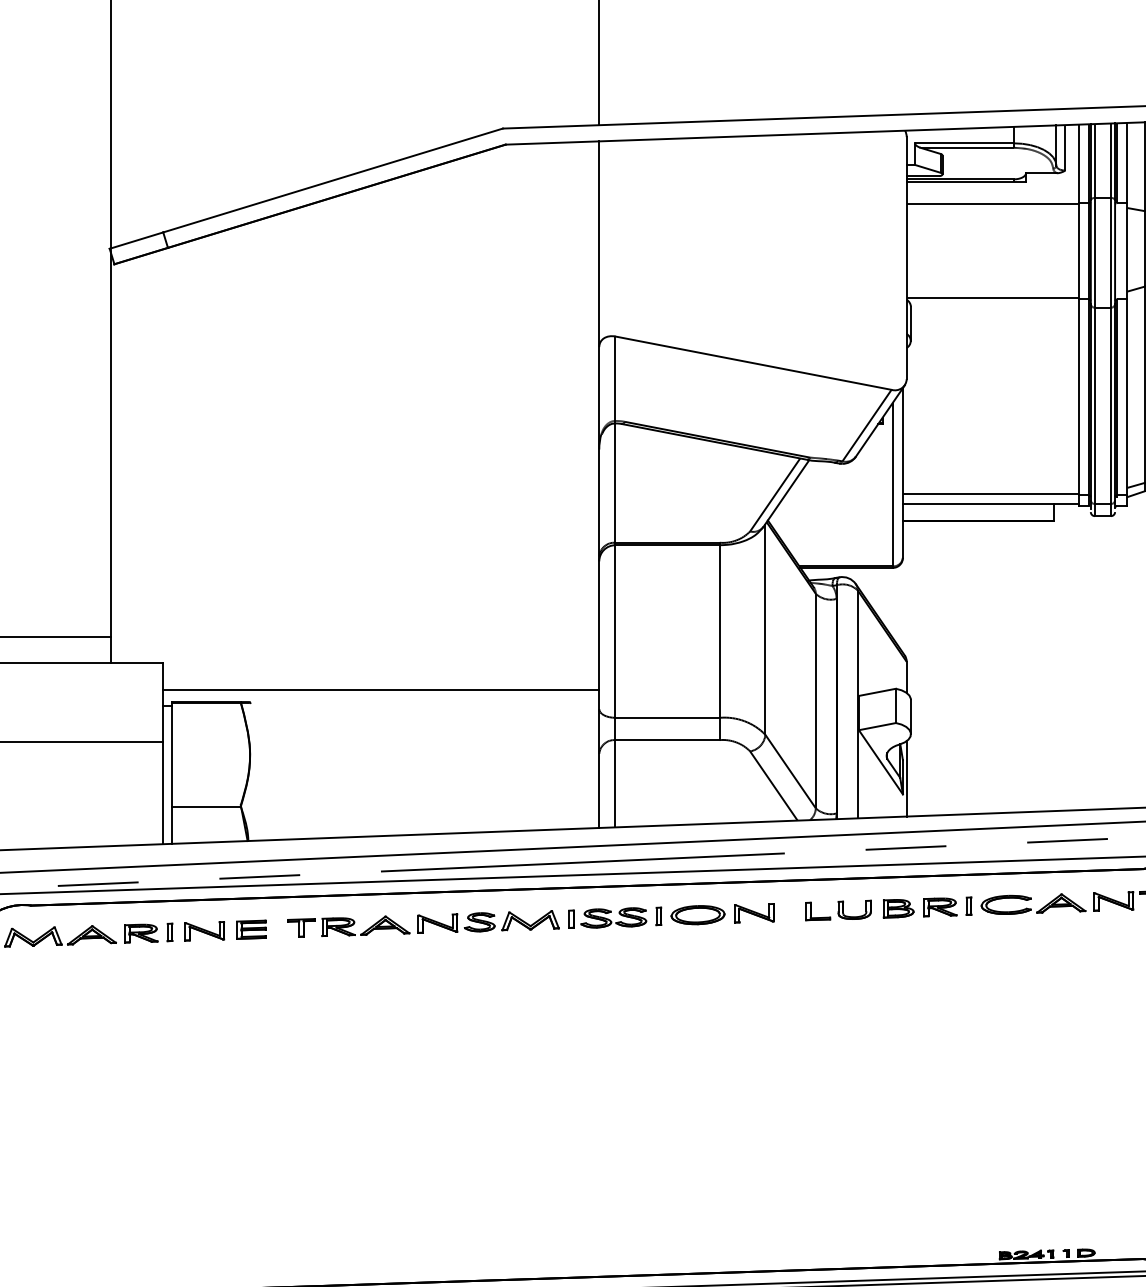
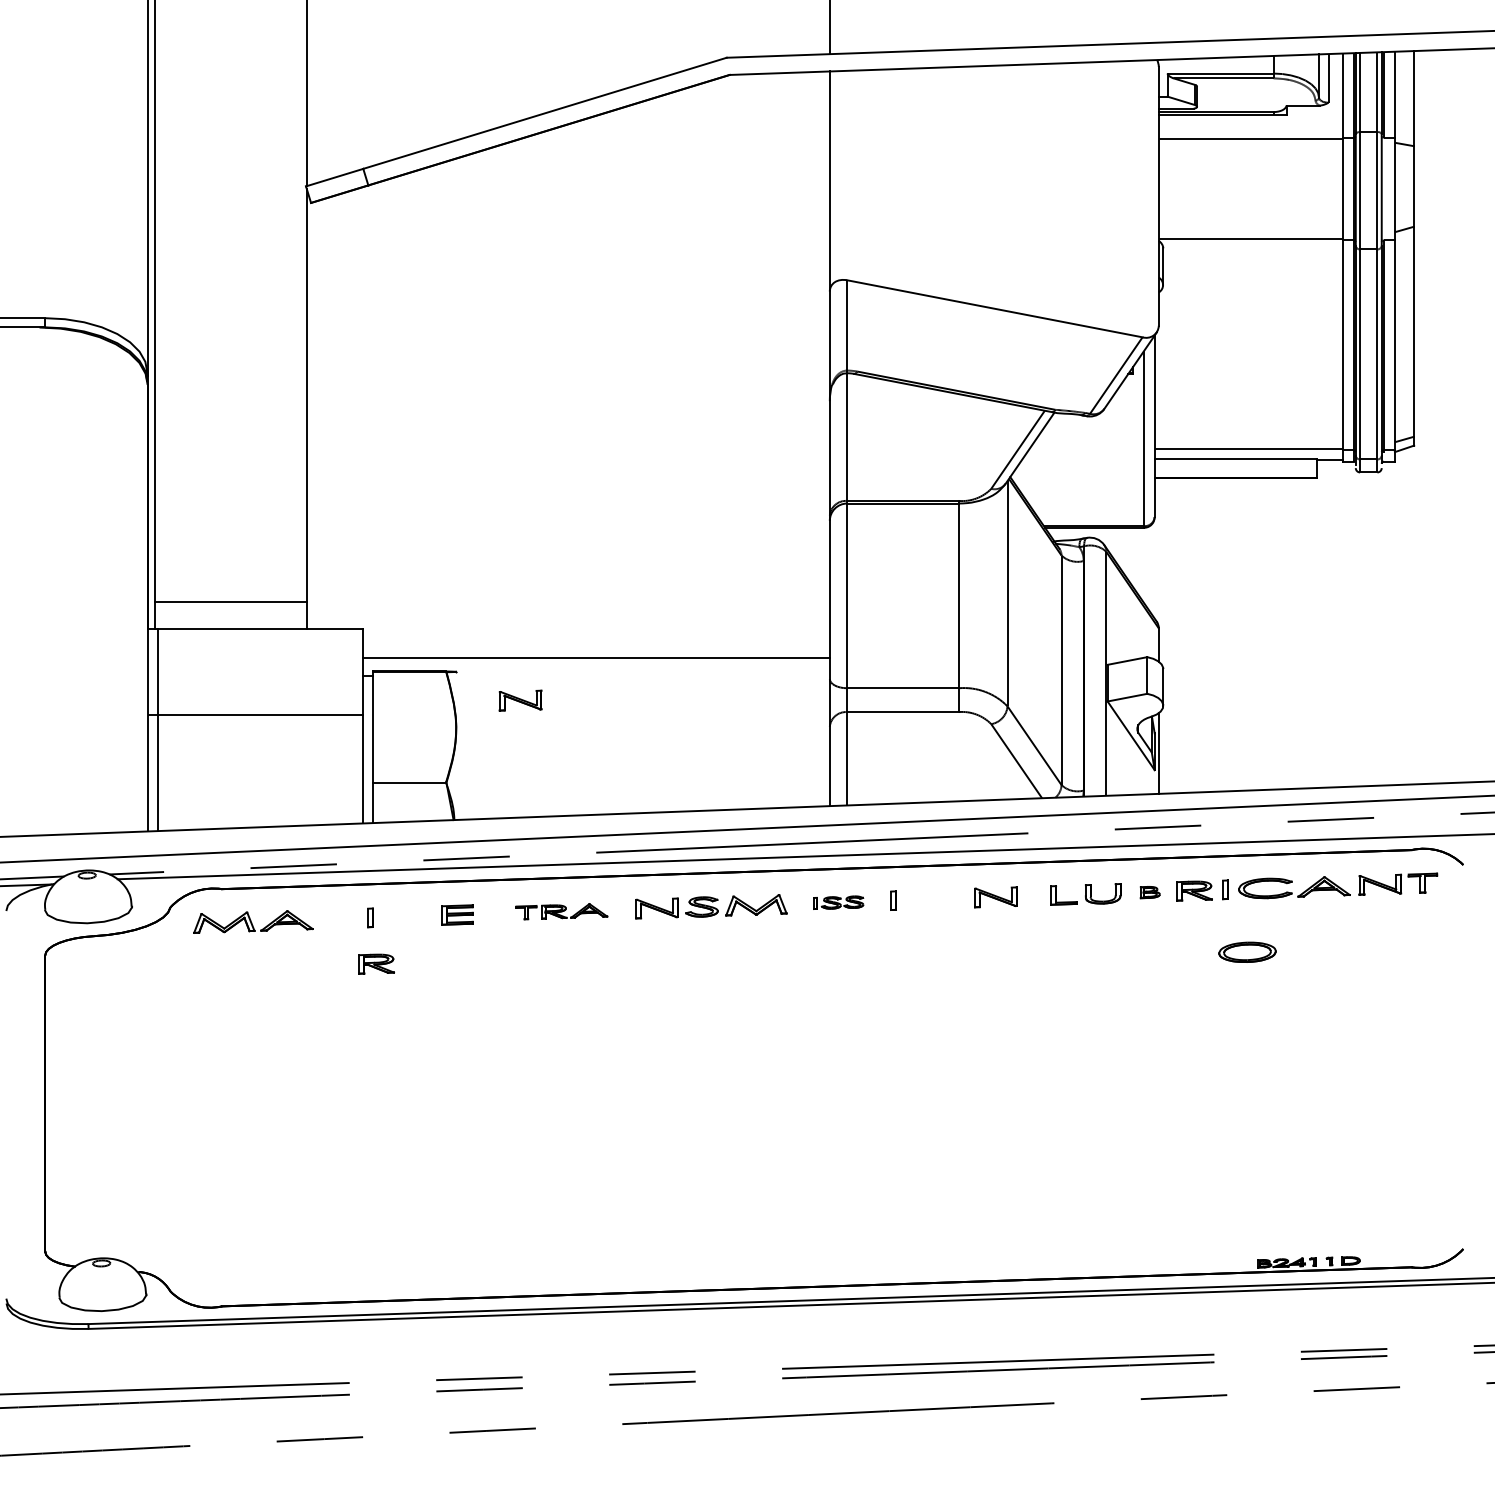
part: (898, 908) -> (1150, 892), size x0.6
part: (698, 914) -> (1247, 951), moved
part: (607, 918) -> (838, 902), size x0.6
part: (348, 926) -> (561, 911), size x0.7
part: (204, 931) -> (520, 700), moved
part: (141, 933) -> (376, 963), moved

